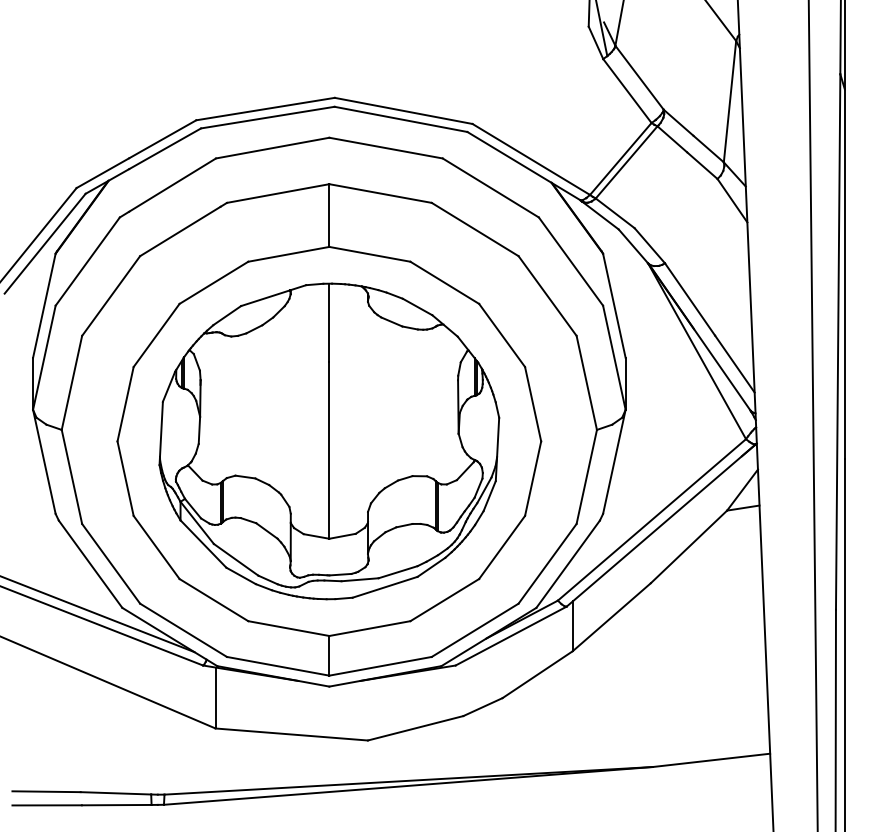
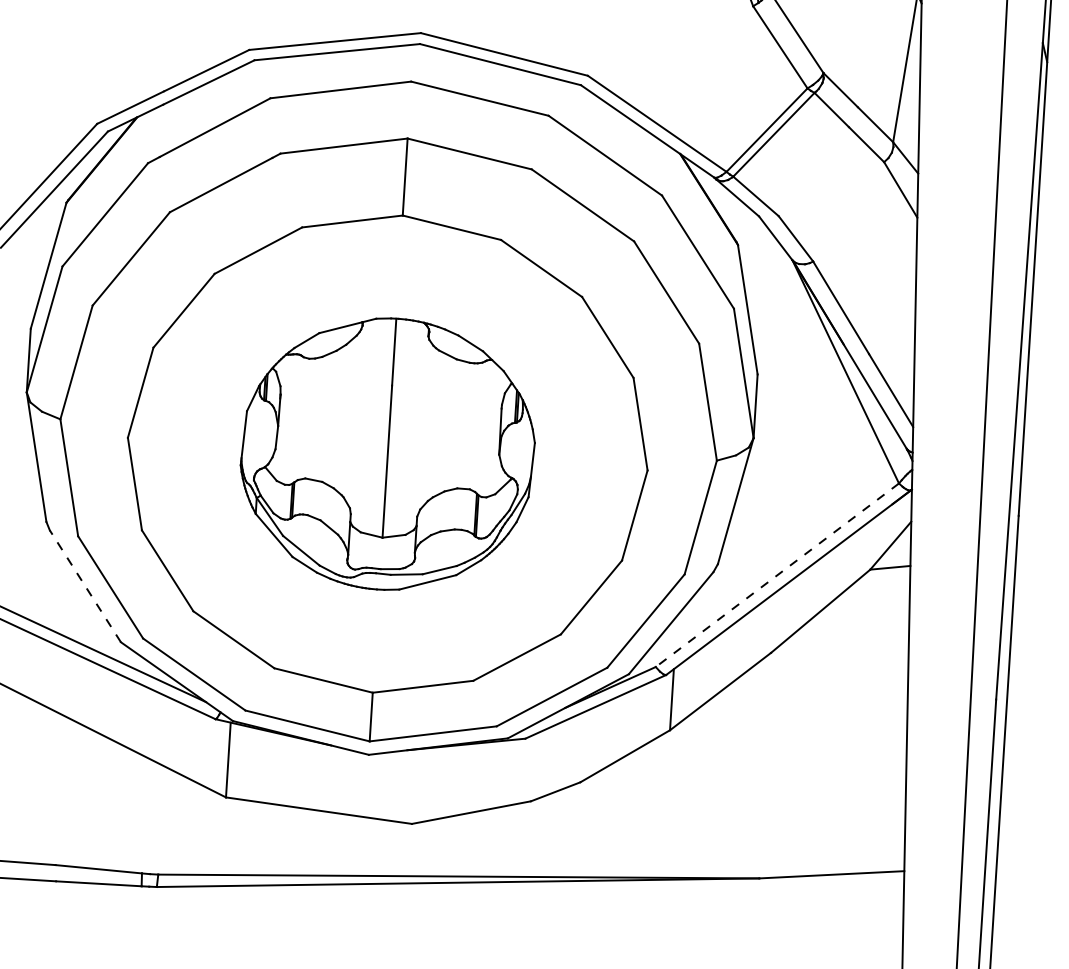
part: (329, 441) -> (387, 454), size x0.7
line: (651, 519) -> (776, 574), solid -> dashed
line: (90, 564) -> (85, 586), solid -> dashed

